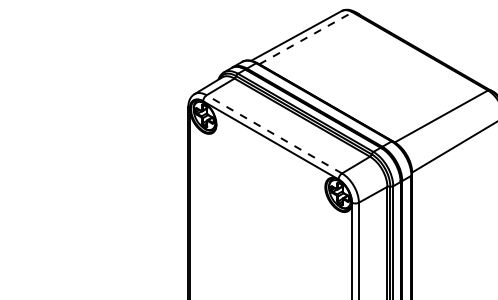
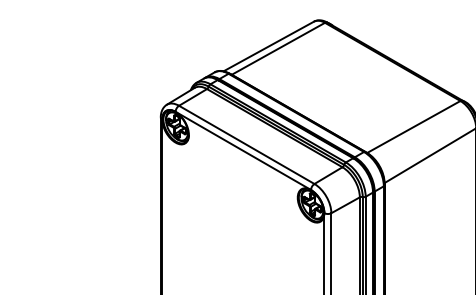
line: (306, 38) -> (278, 49), dashed -> solid
line: (273, 134) -> (245, 145), dashed -> solid

